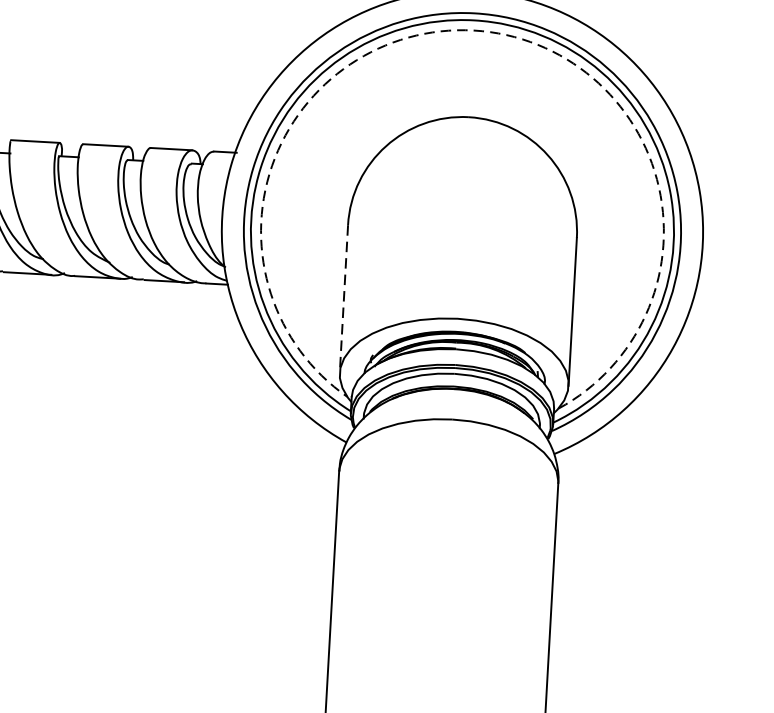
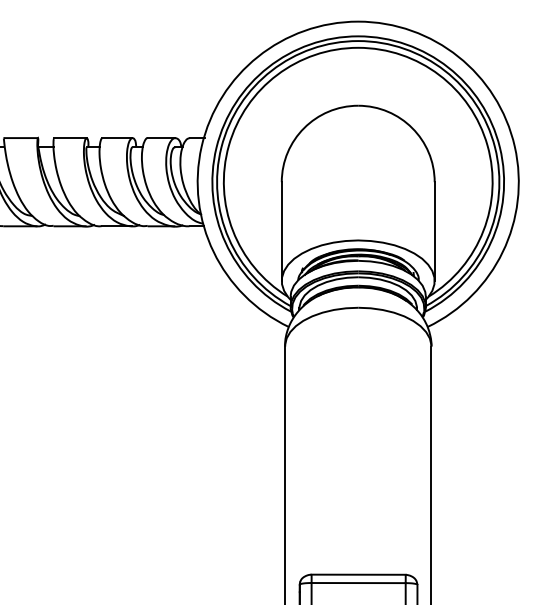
arc: (474, 30) -> (358, 47), dashed -> solid
line: (343, 300) -> (281, 232), dashed -> solid

